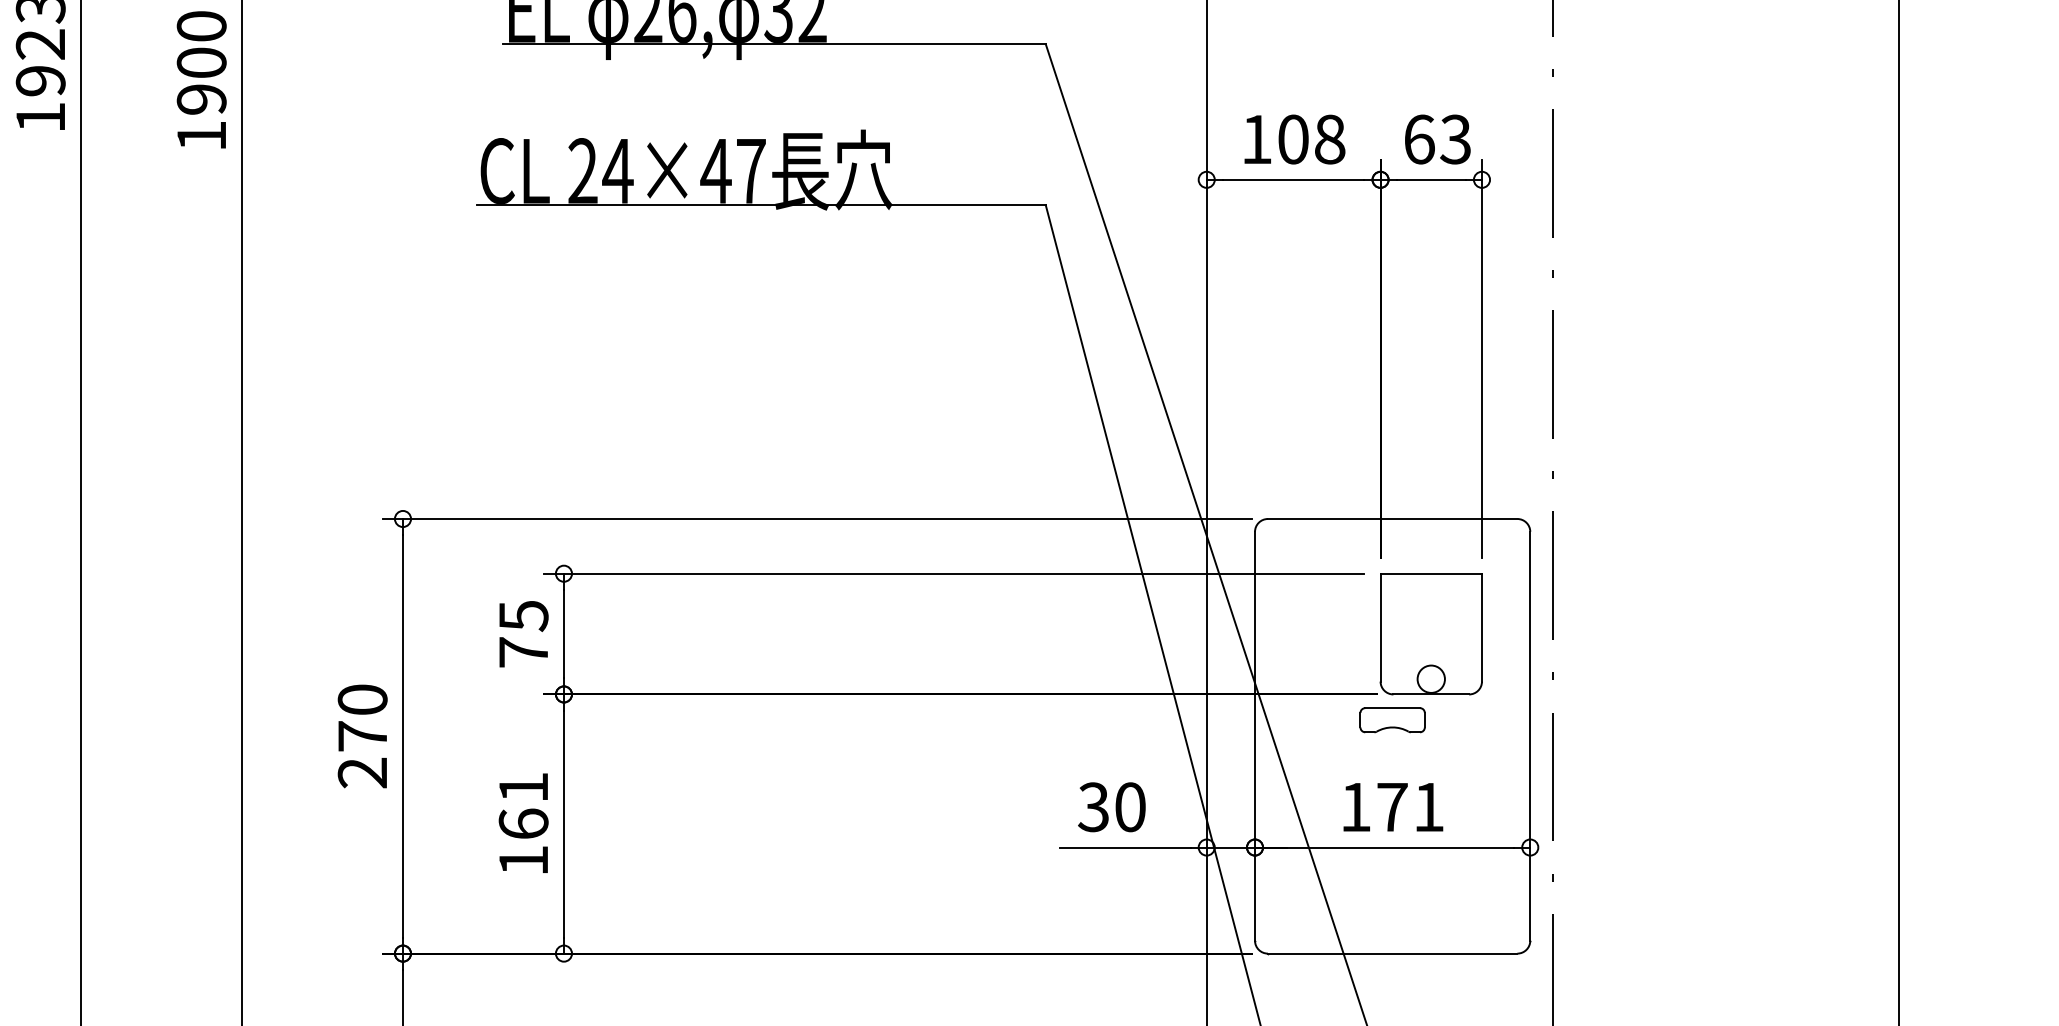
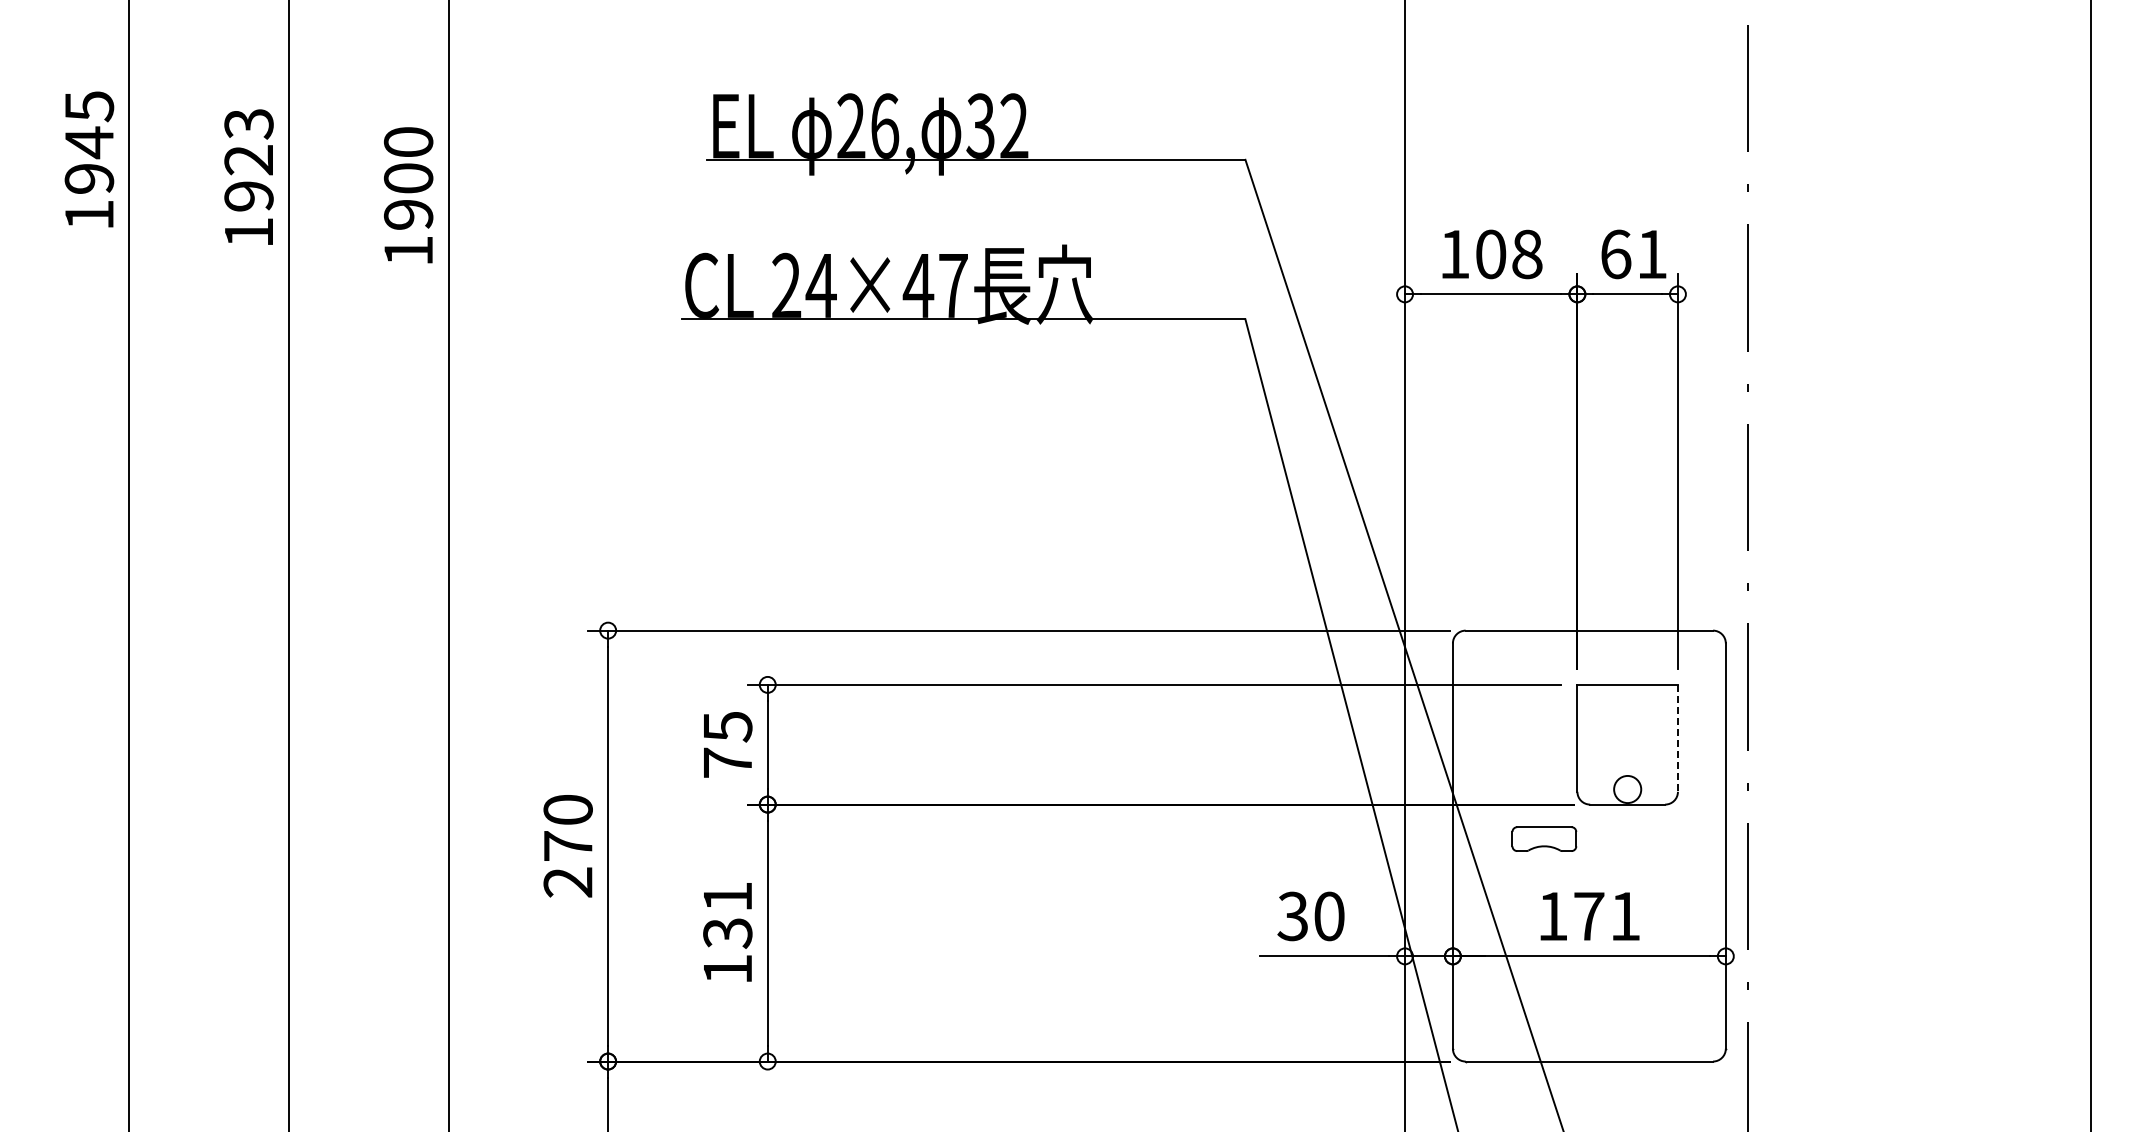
text: (1455, 139) -> (1651, 254), 63 -> 61
line: (1481, 627) -> (1677, 738), solid -> dashed
part: (1392, 719) -> (1544, 838), moved
text: (523, 823) -> (727, 932), 161 -> 131

